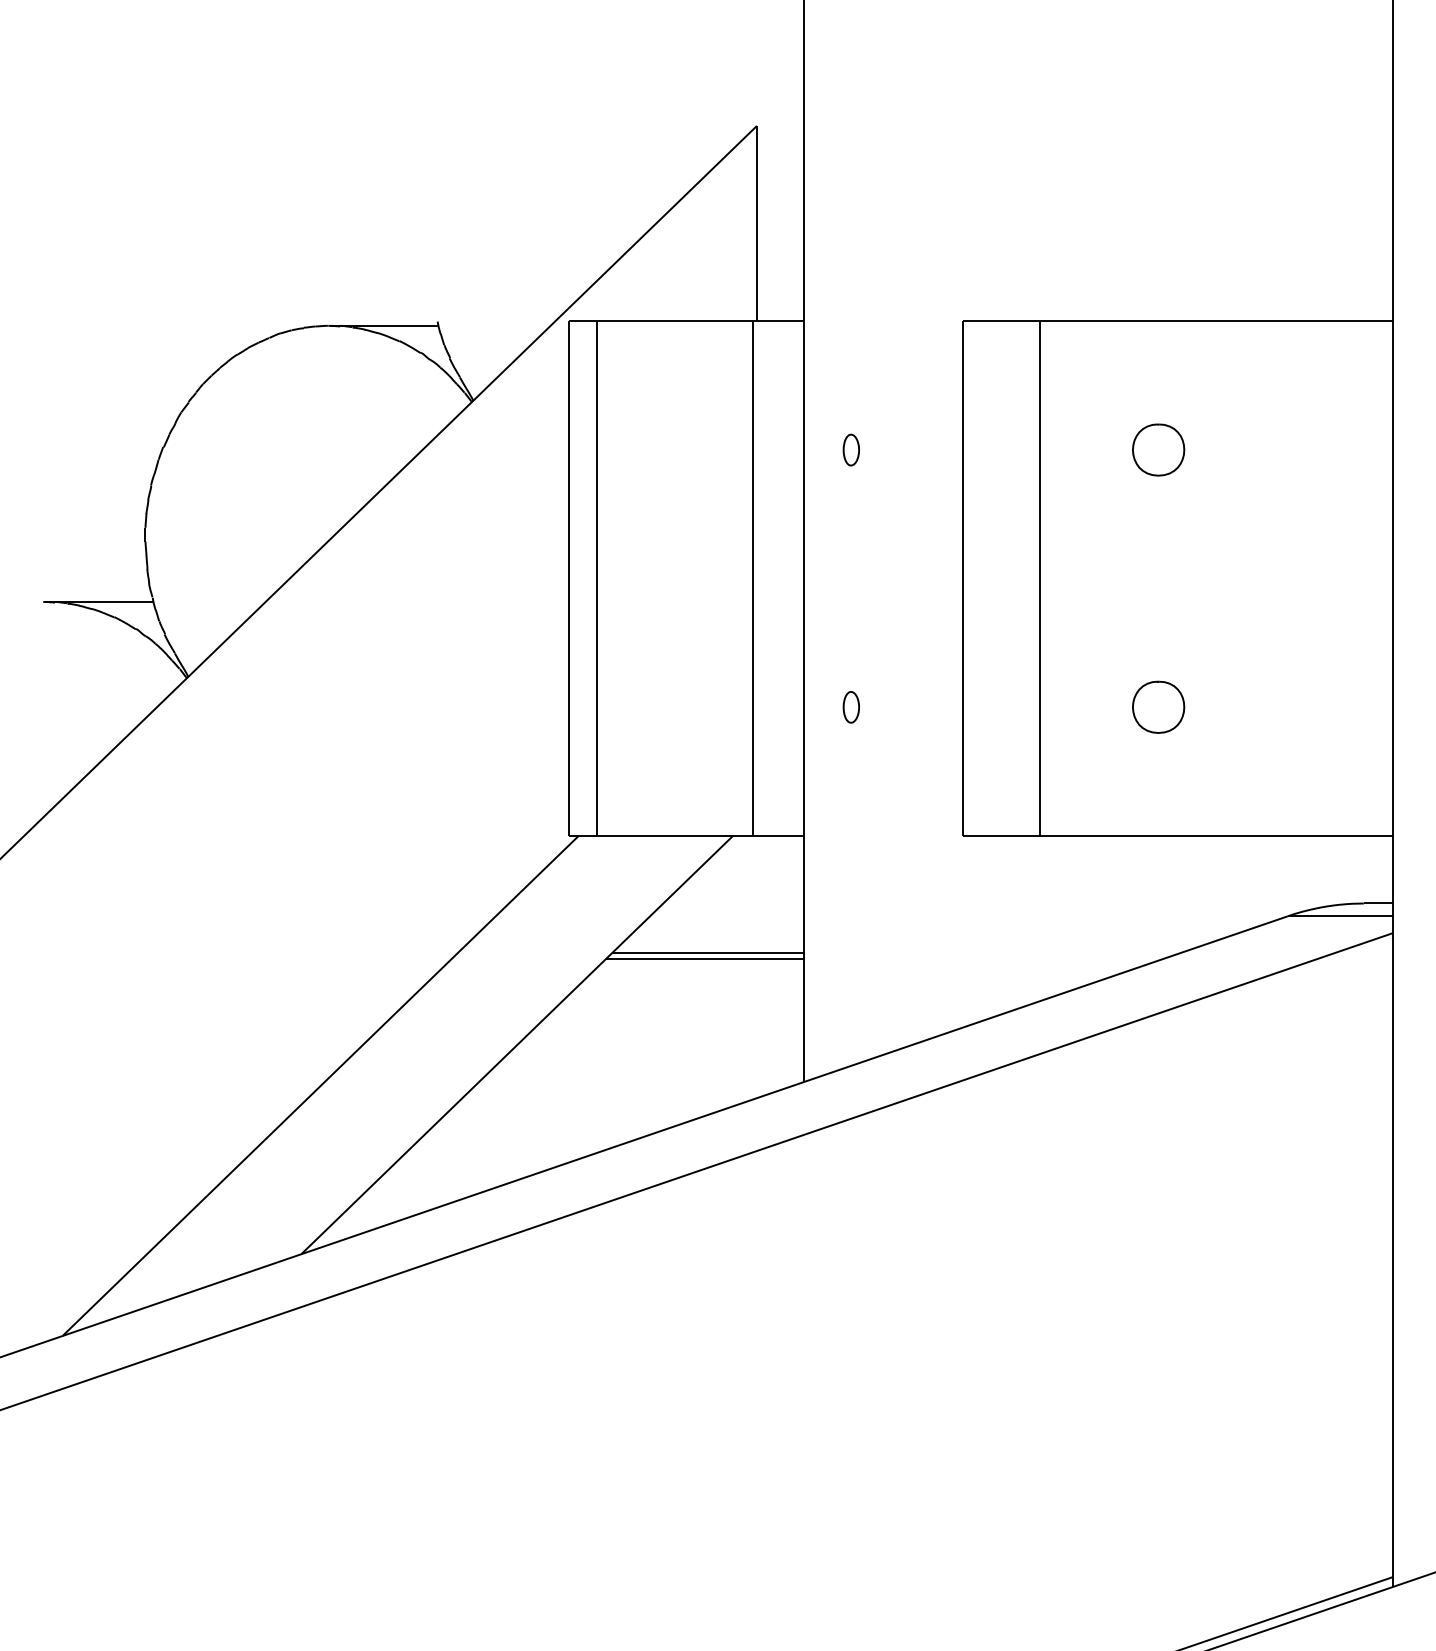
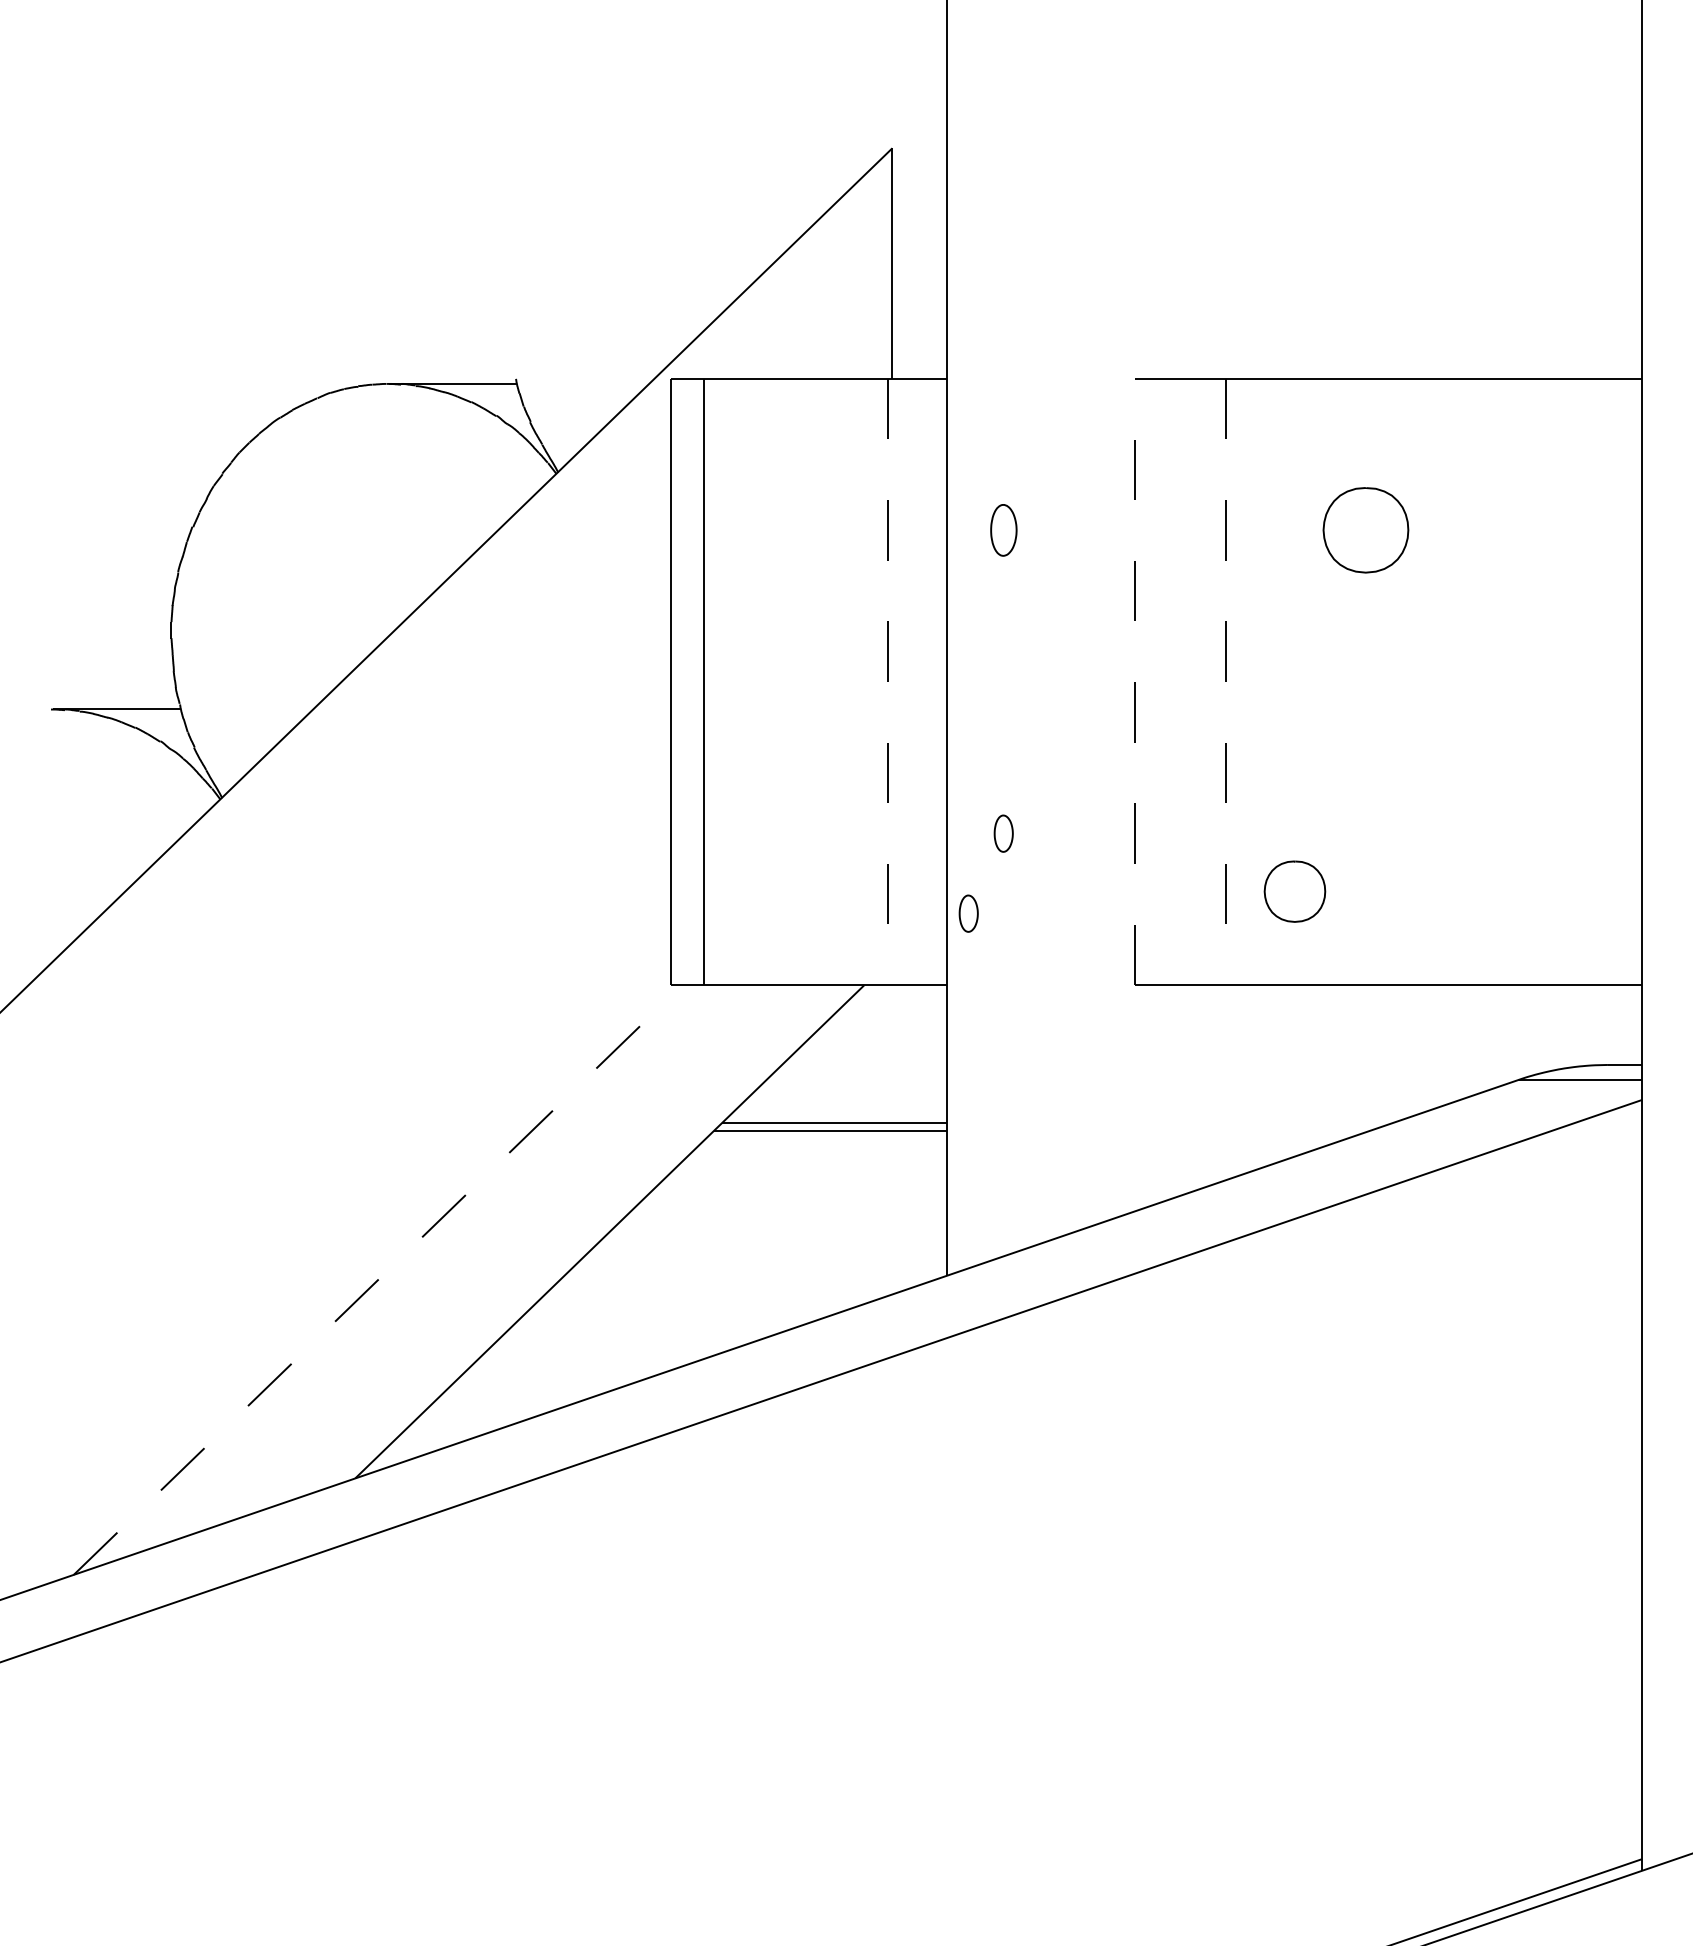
part: (851, 450) -> (1003, 530), size x1.4
part: (1158, 450) -> (1365, 530), size x1.4
line: (963, 578) -> (1135, 681), solid -> dashed
line: (753, 579) -> (888, 682), solid -> dashed
line: (1040, 579) -> (1226, 682), solid -> dashed
part: (1158, 707) -> (1294, 891), moved
part: (821, 775) -> (968, 913), added
line: (321, 1086) -> (378, 1280), solid -> dashed

